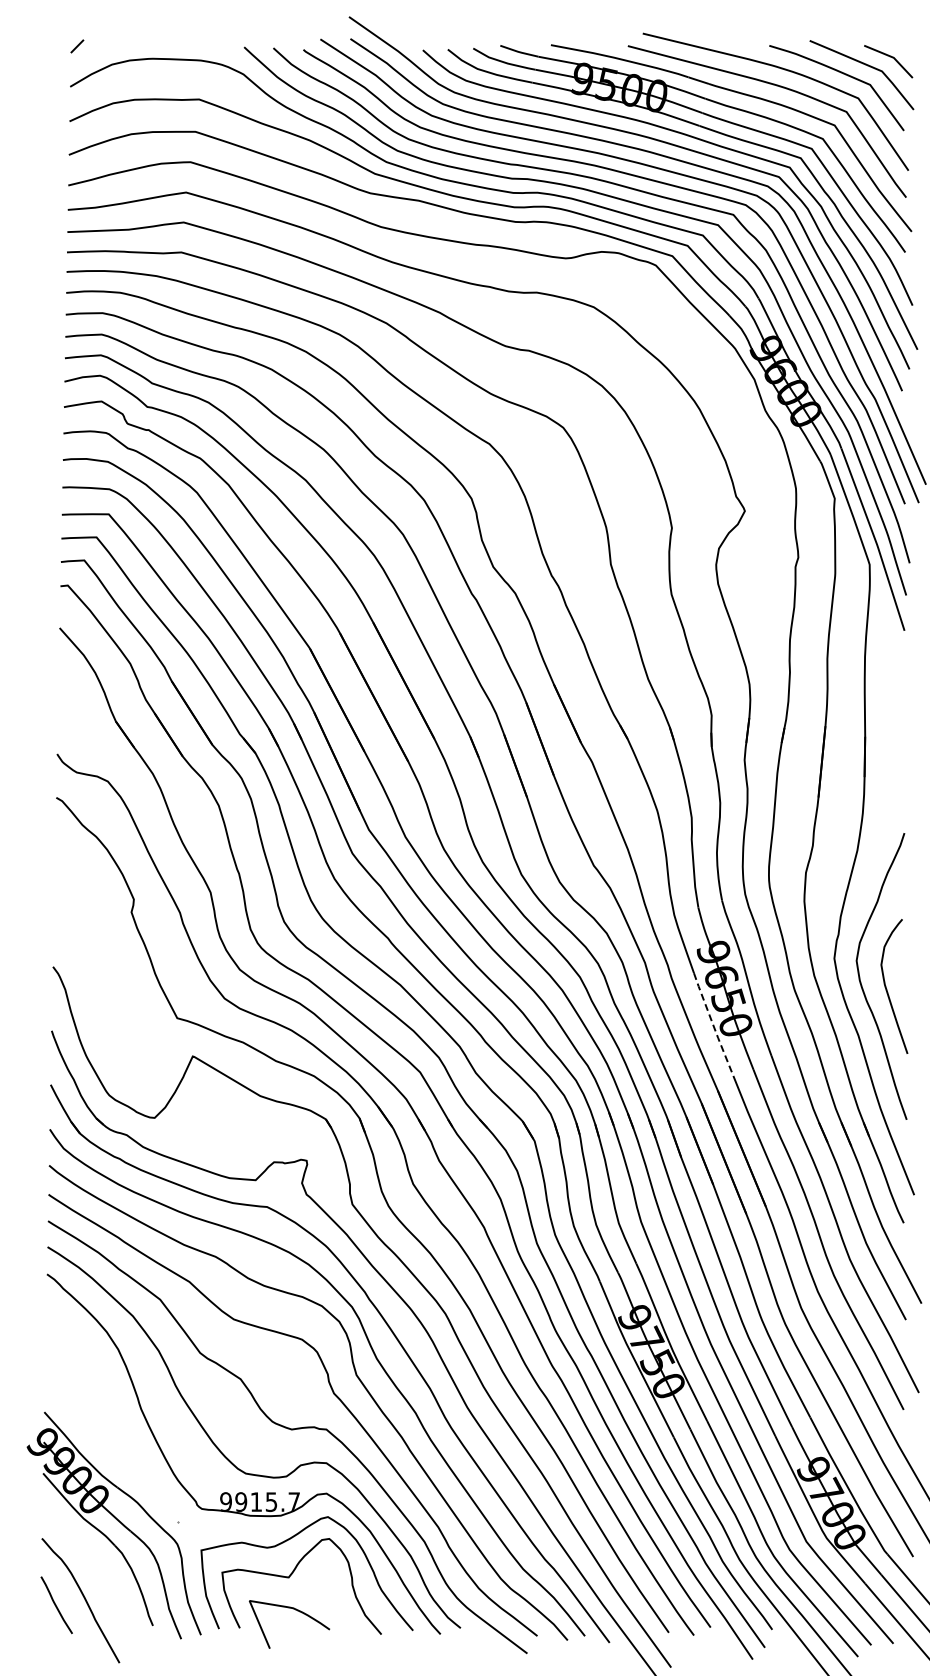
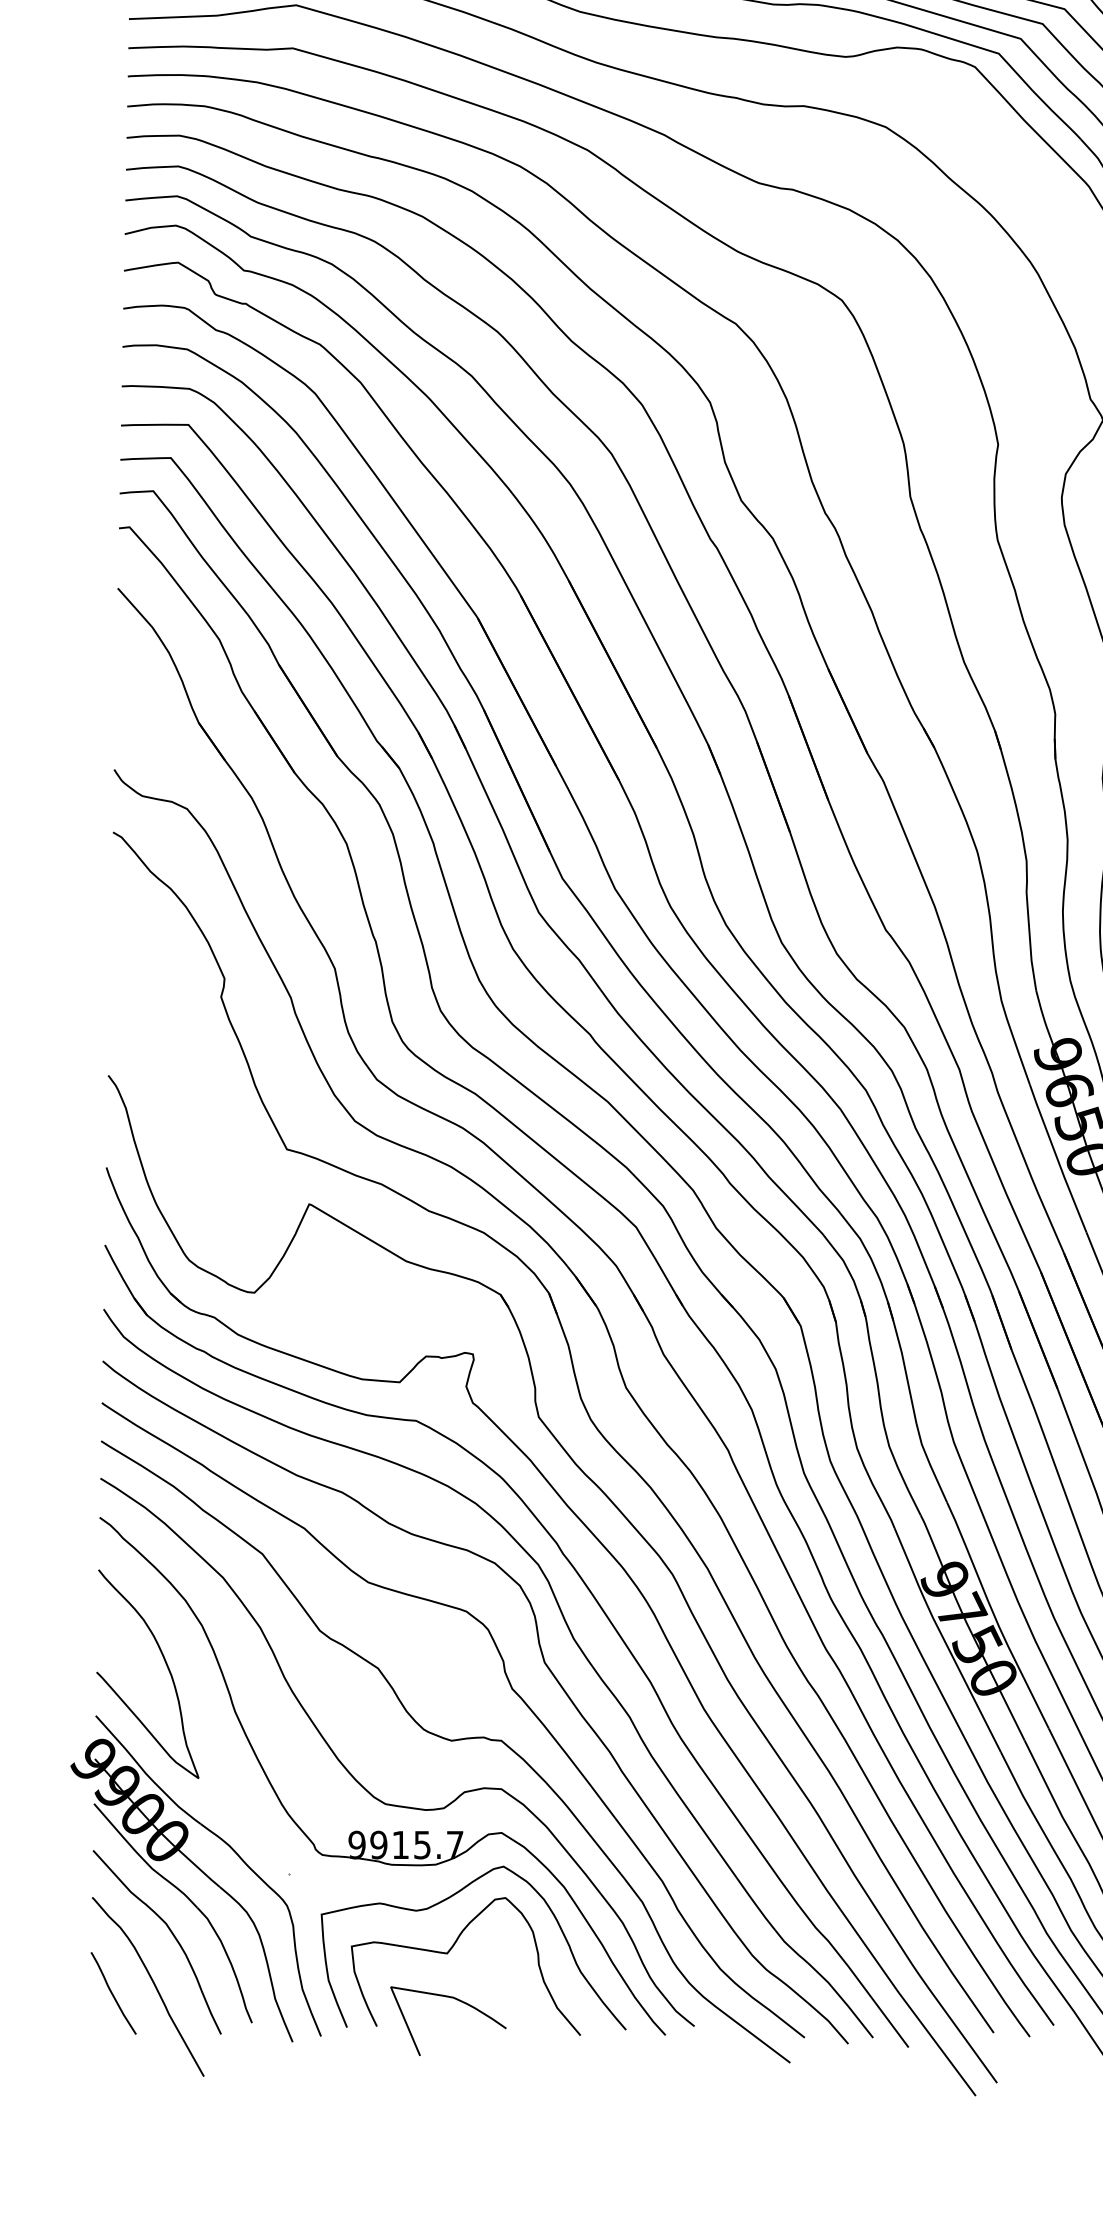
line: (712, 1024) -> (1056, 1158), dashed -> solid
curve: (92, 1376) -> (165, 1664), added
curve: (95, 1562) -> (169, 1931), added

